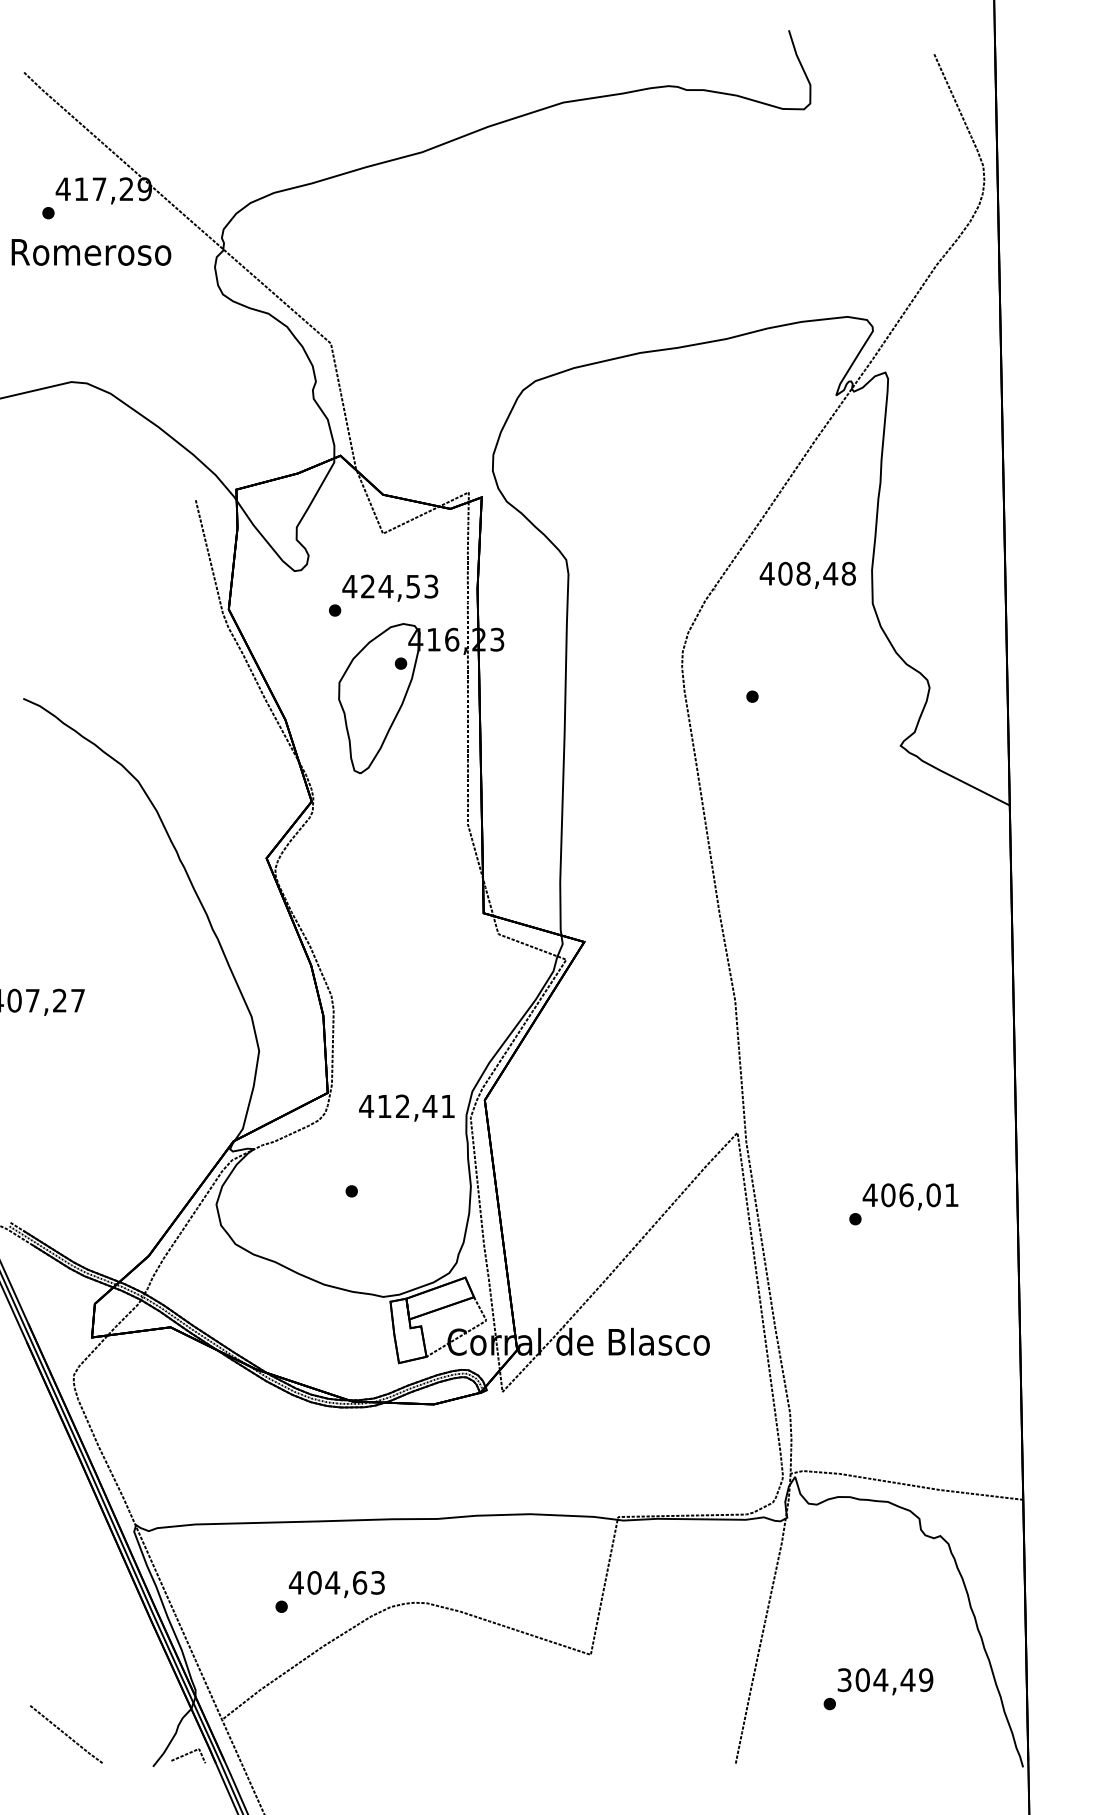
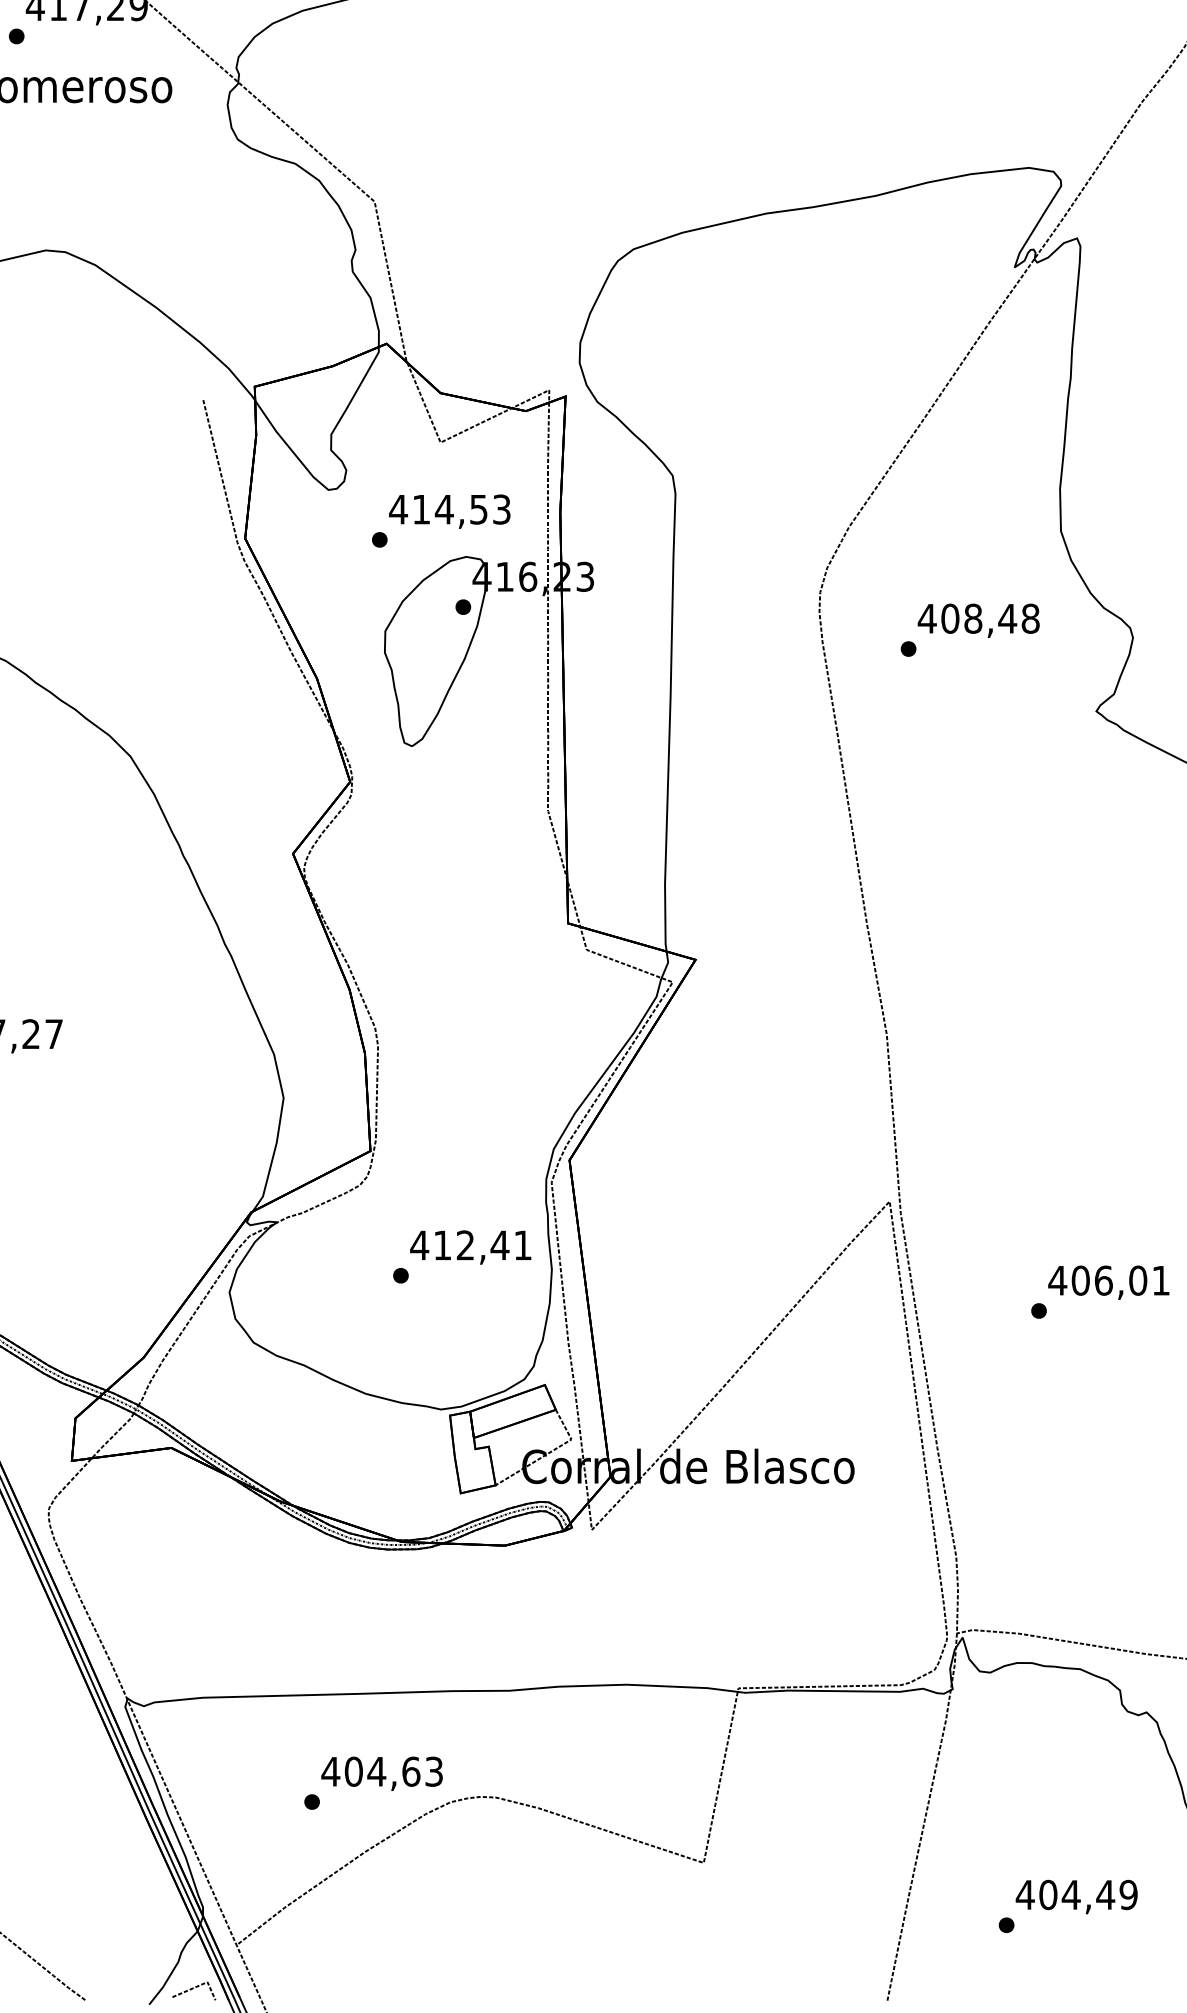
text: (807, 574) -> (978, 619), moved
text: (367, 586) -> (420, 509), 424,53 -> 414,53
text: (406, 1107) -> (470, 1246), moved
text: (844, 1680) -> (1025, 1895), 304,49 -> 404,49

